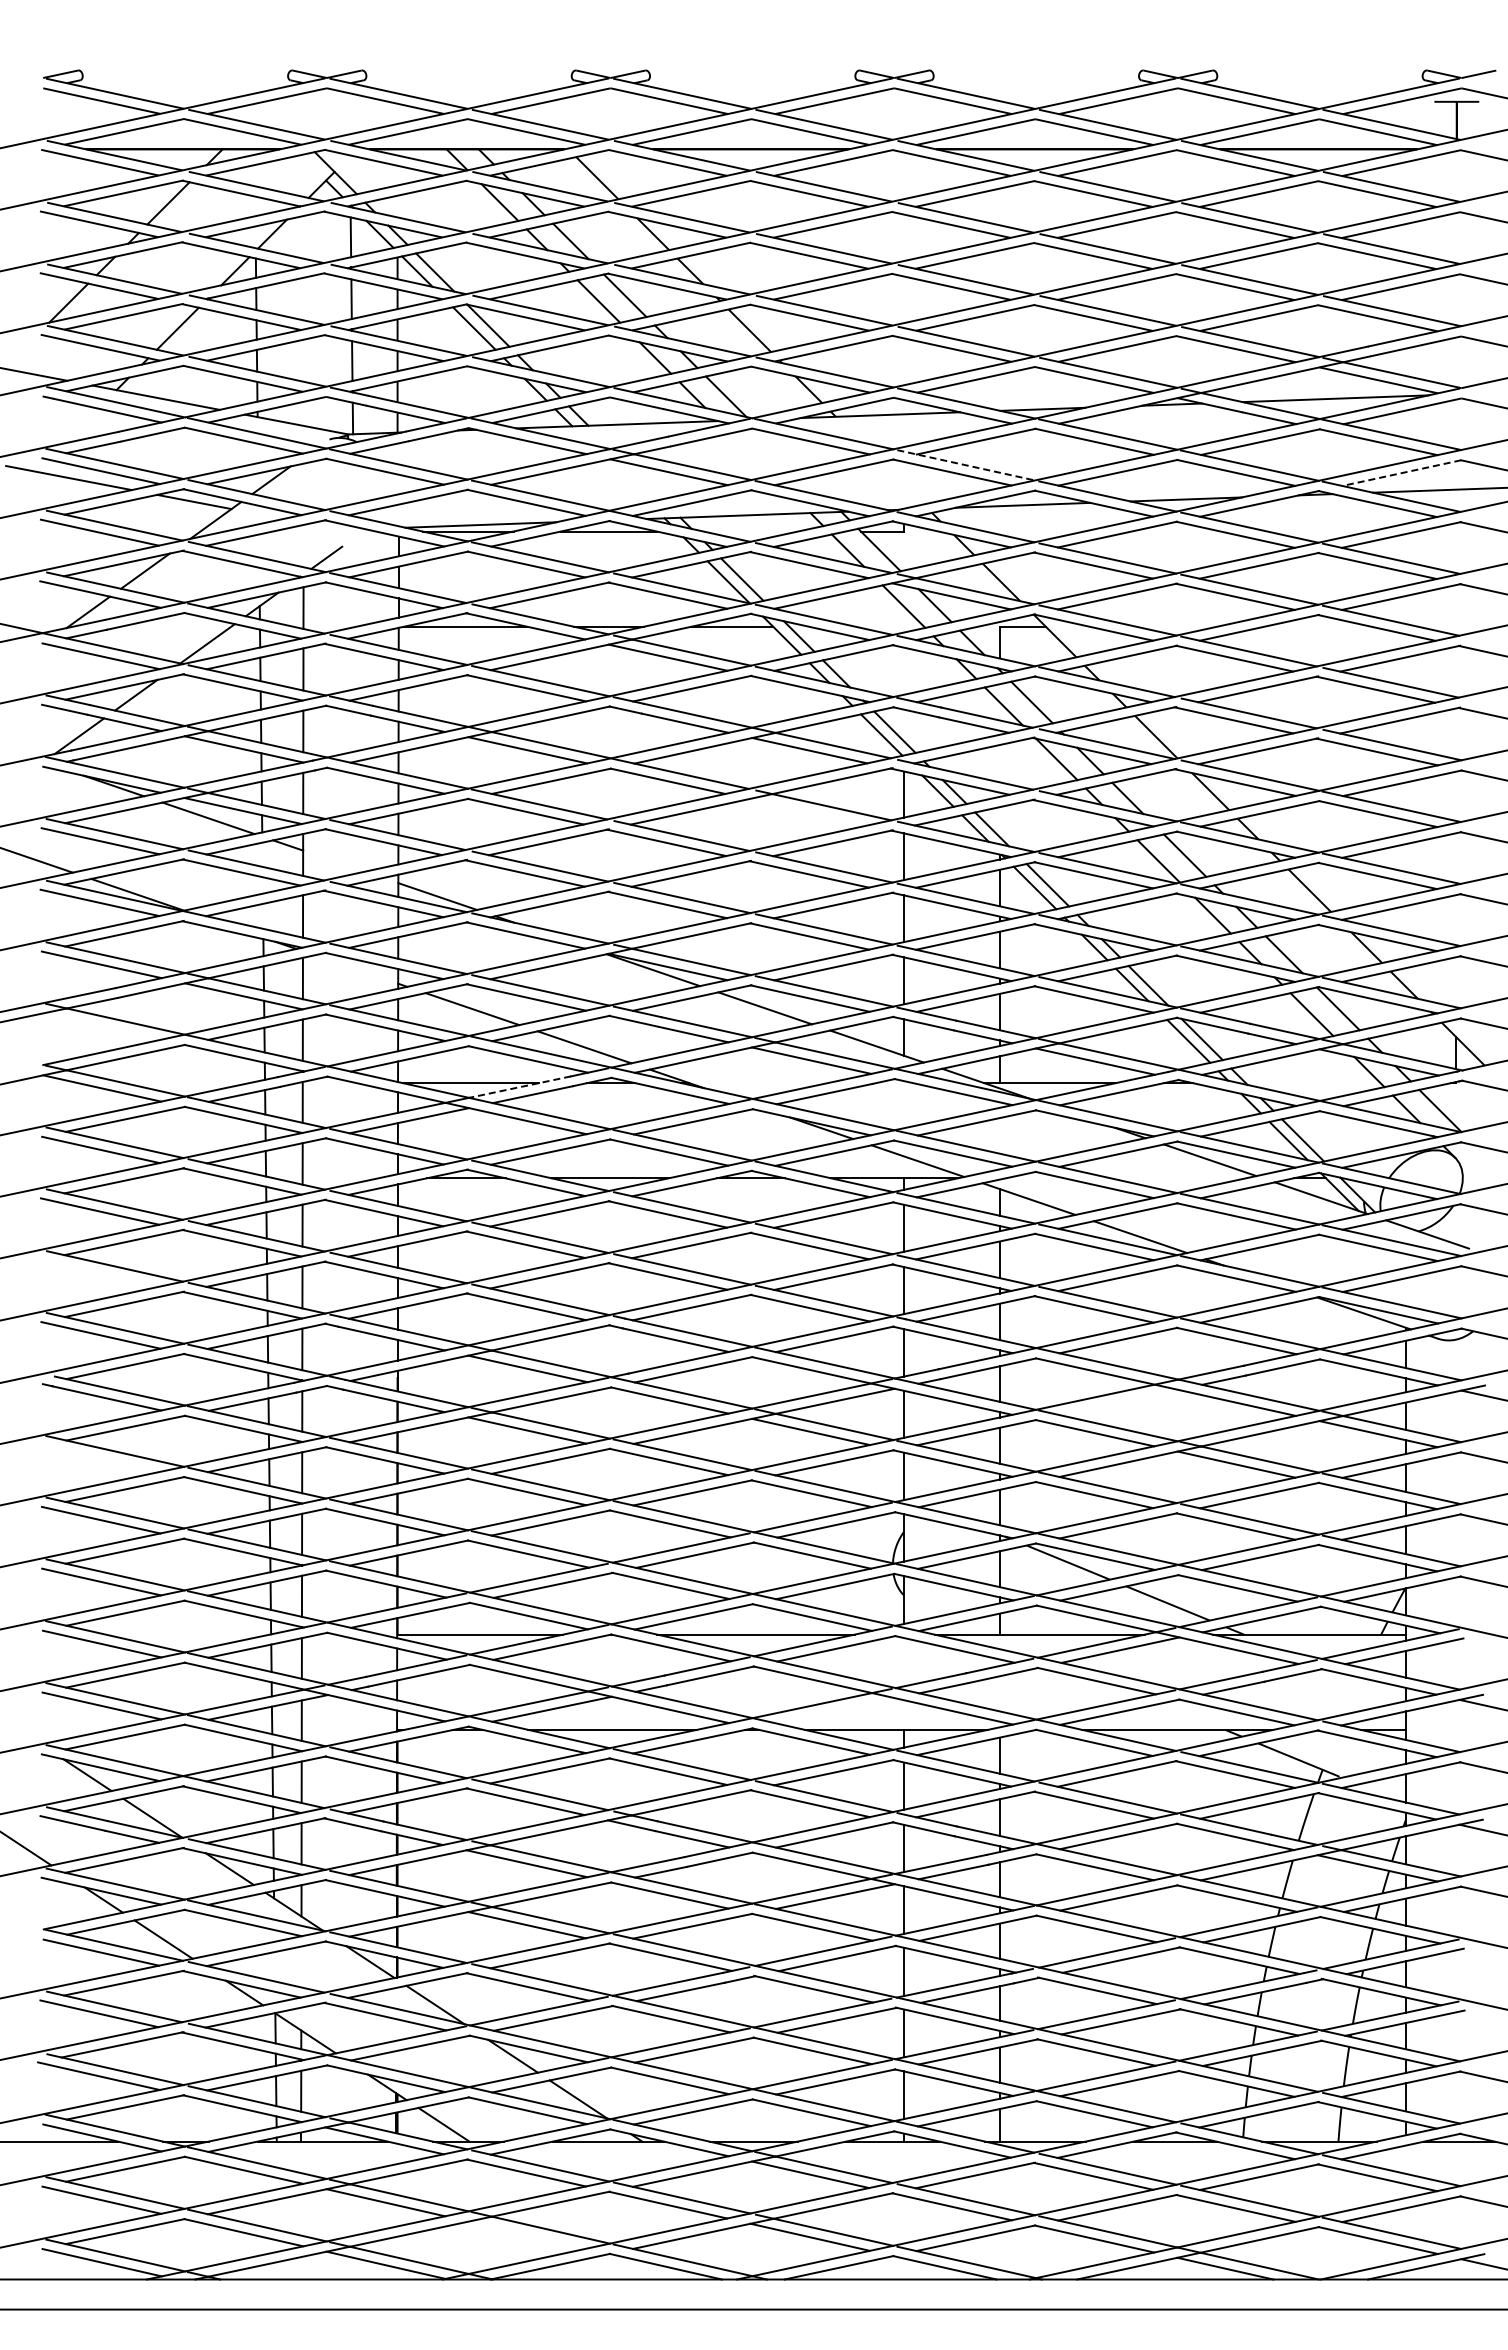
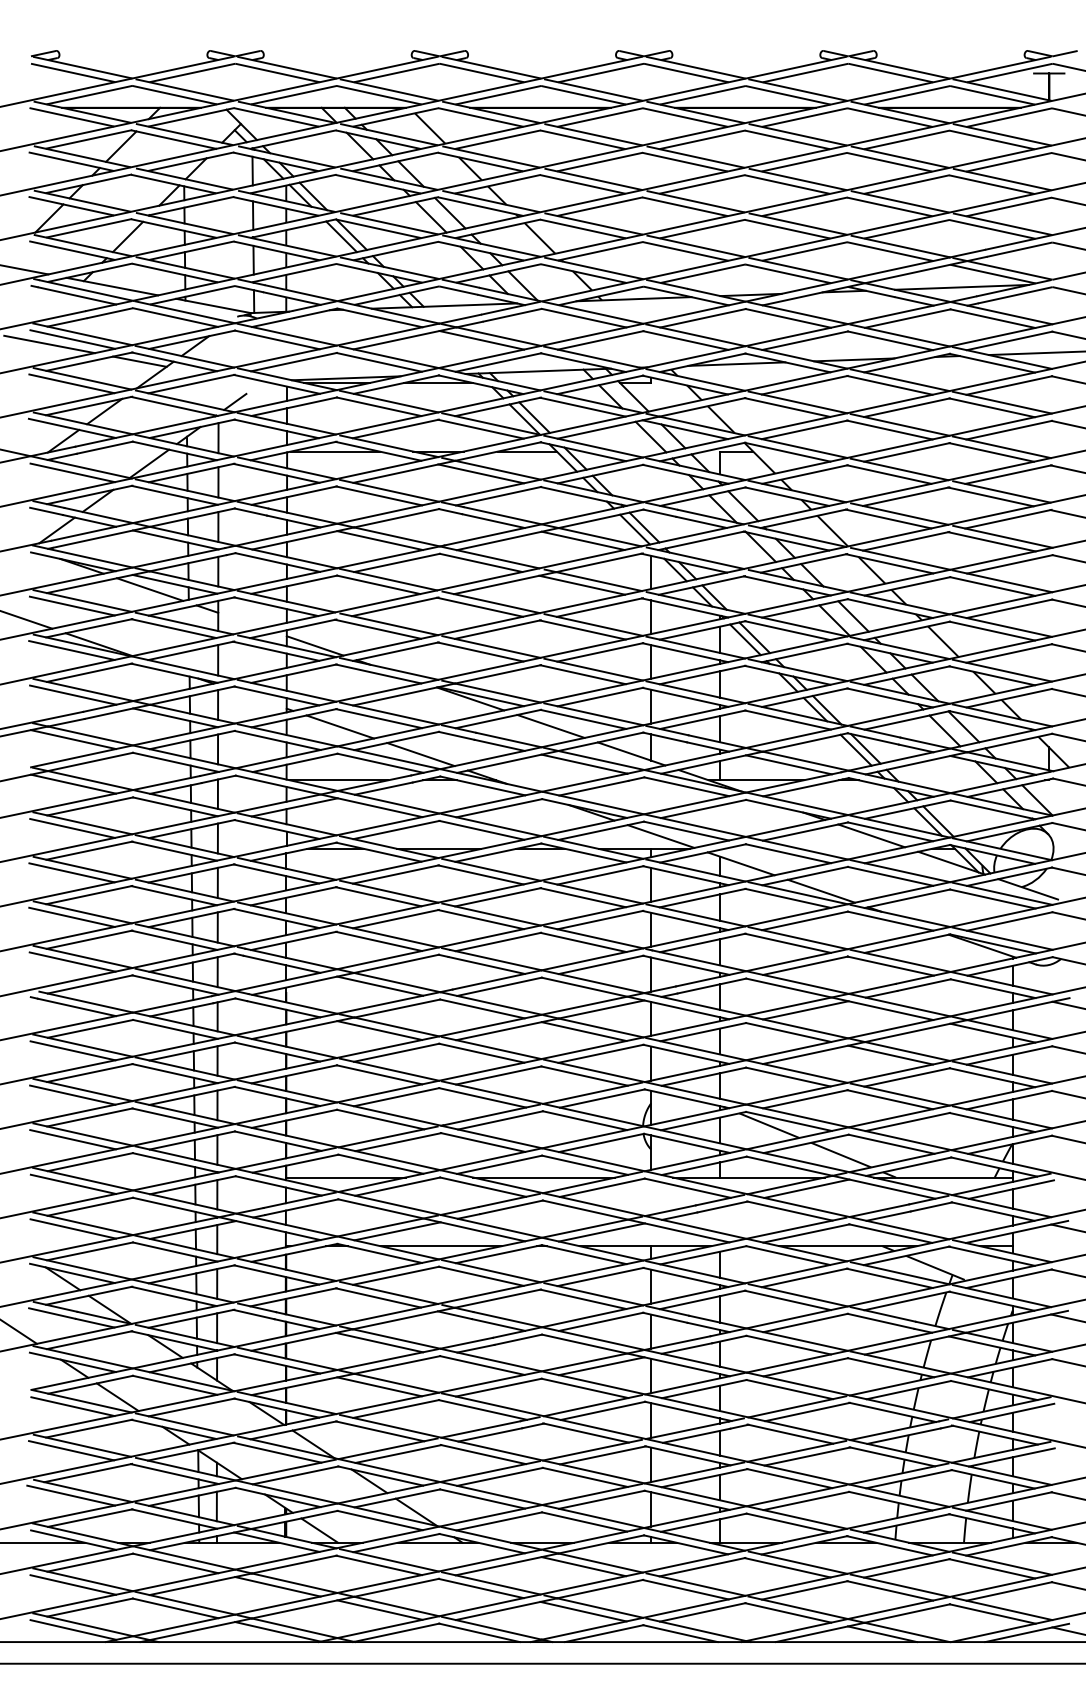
line: (966, 465) -> (696, 335), dashed -> solid
line: (1401, 473) -> (1009, 341), dashed -> solid
line: (807, 812) -> (581, 585), added
line: (102, 1026) -> (73, 739), added
line: (519, 1087) -> (374, 783), dashed -> solid
line: (99, 1273) -> (71, 917), added
line: (1118, 1402) -> (805, 1010), added
line: (101, 1458) -> (73, 1050), added
line: (835, 1710) -> (601, 1232), added
line: (527, 2234) -> (379, 1609), added

